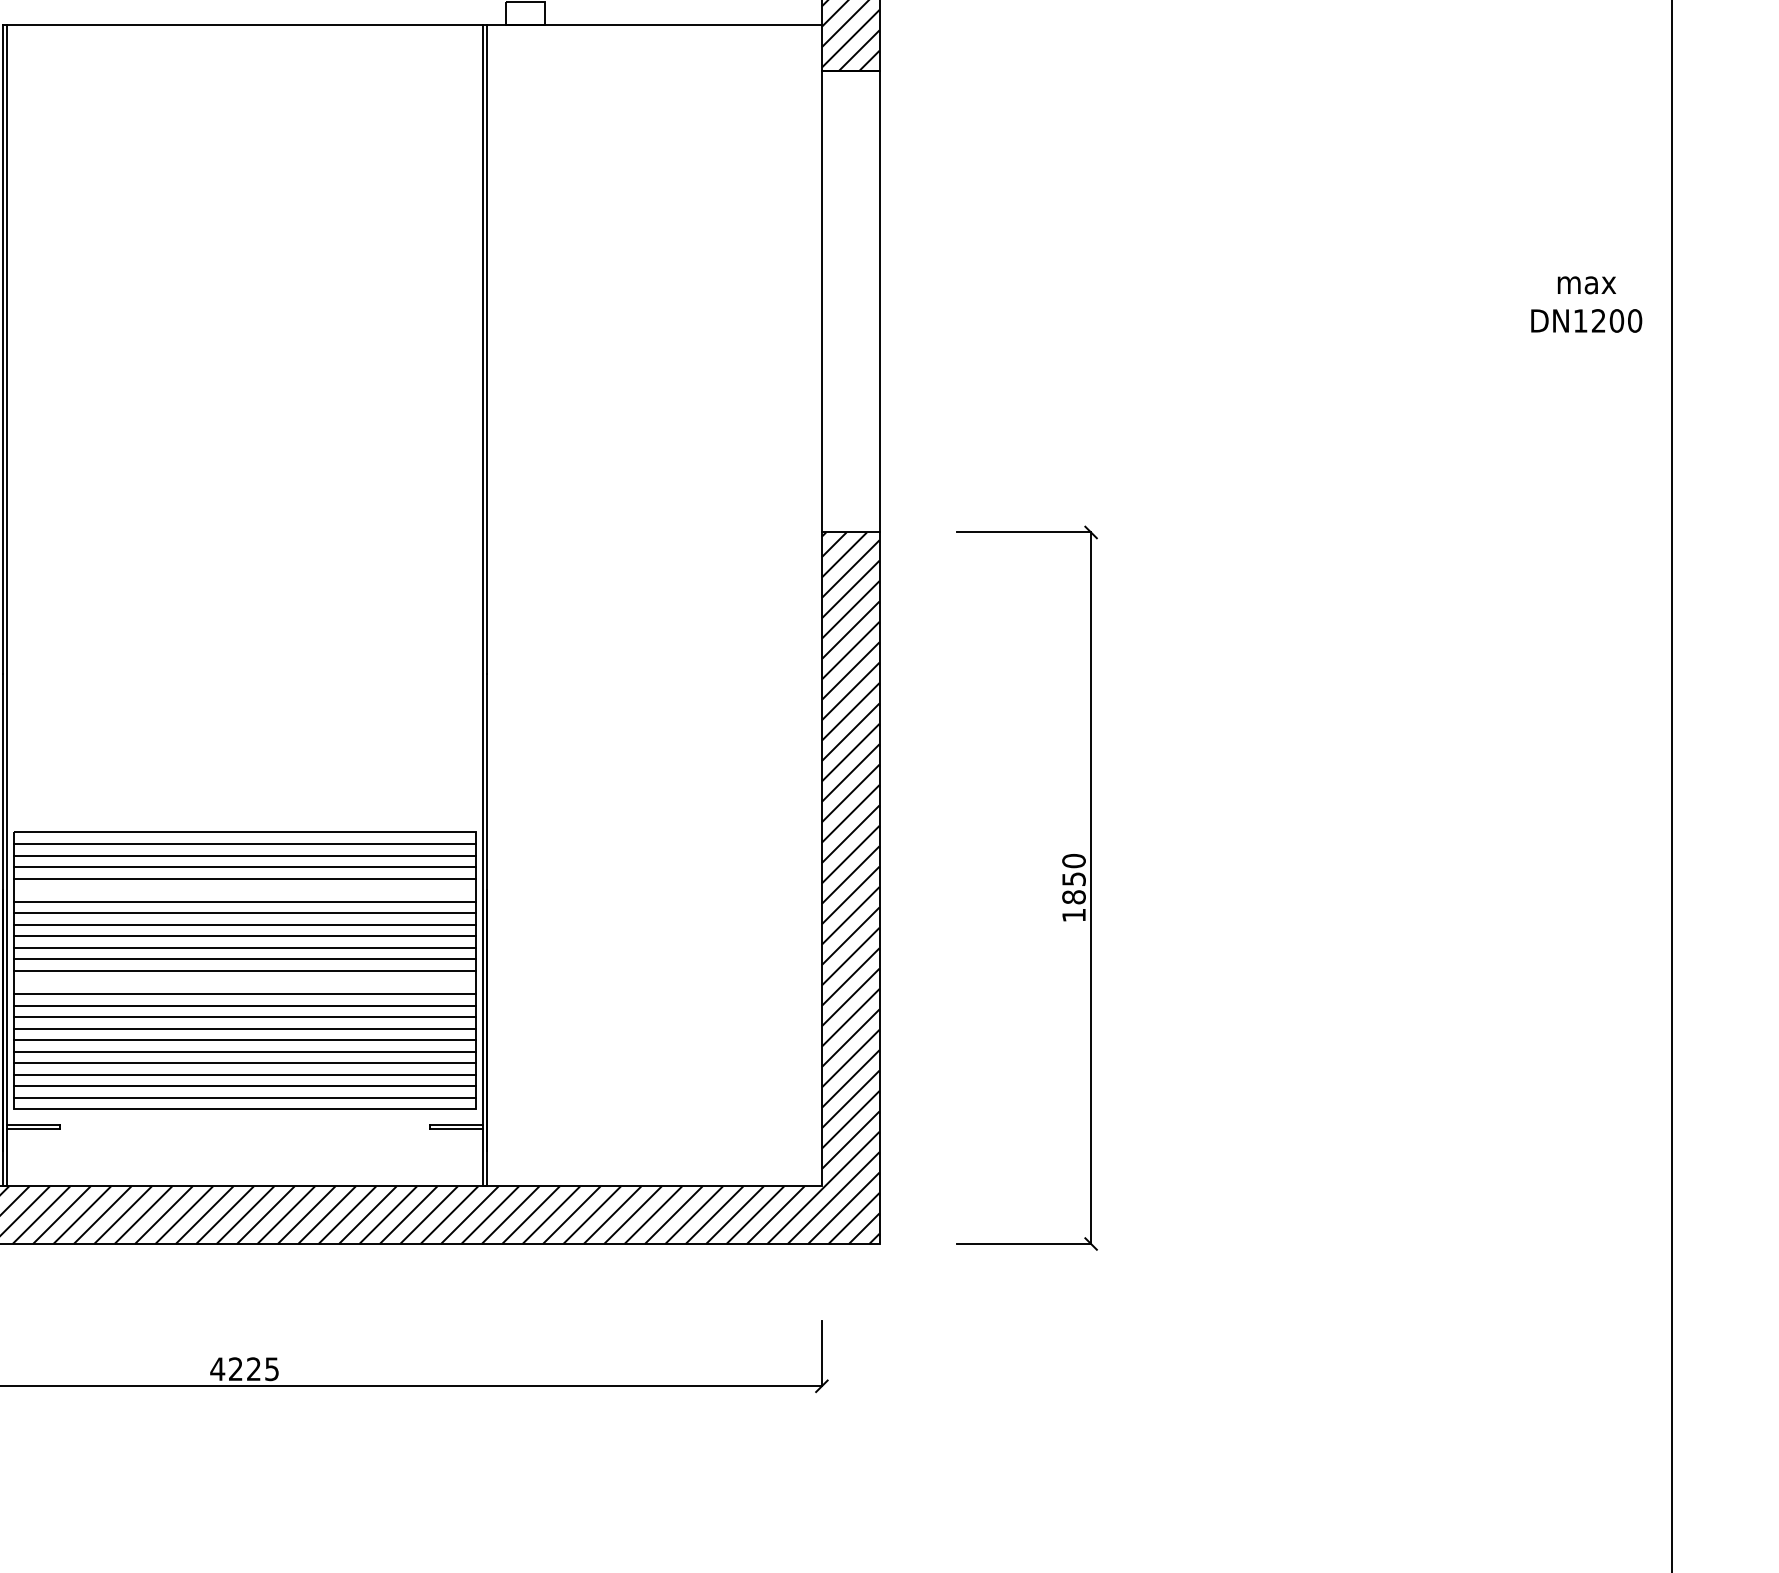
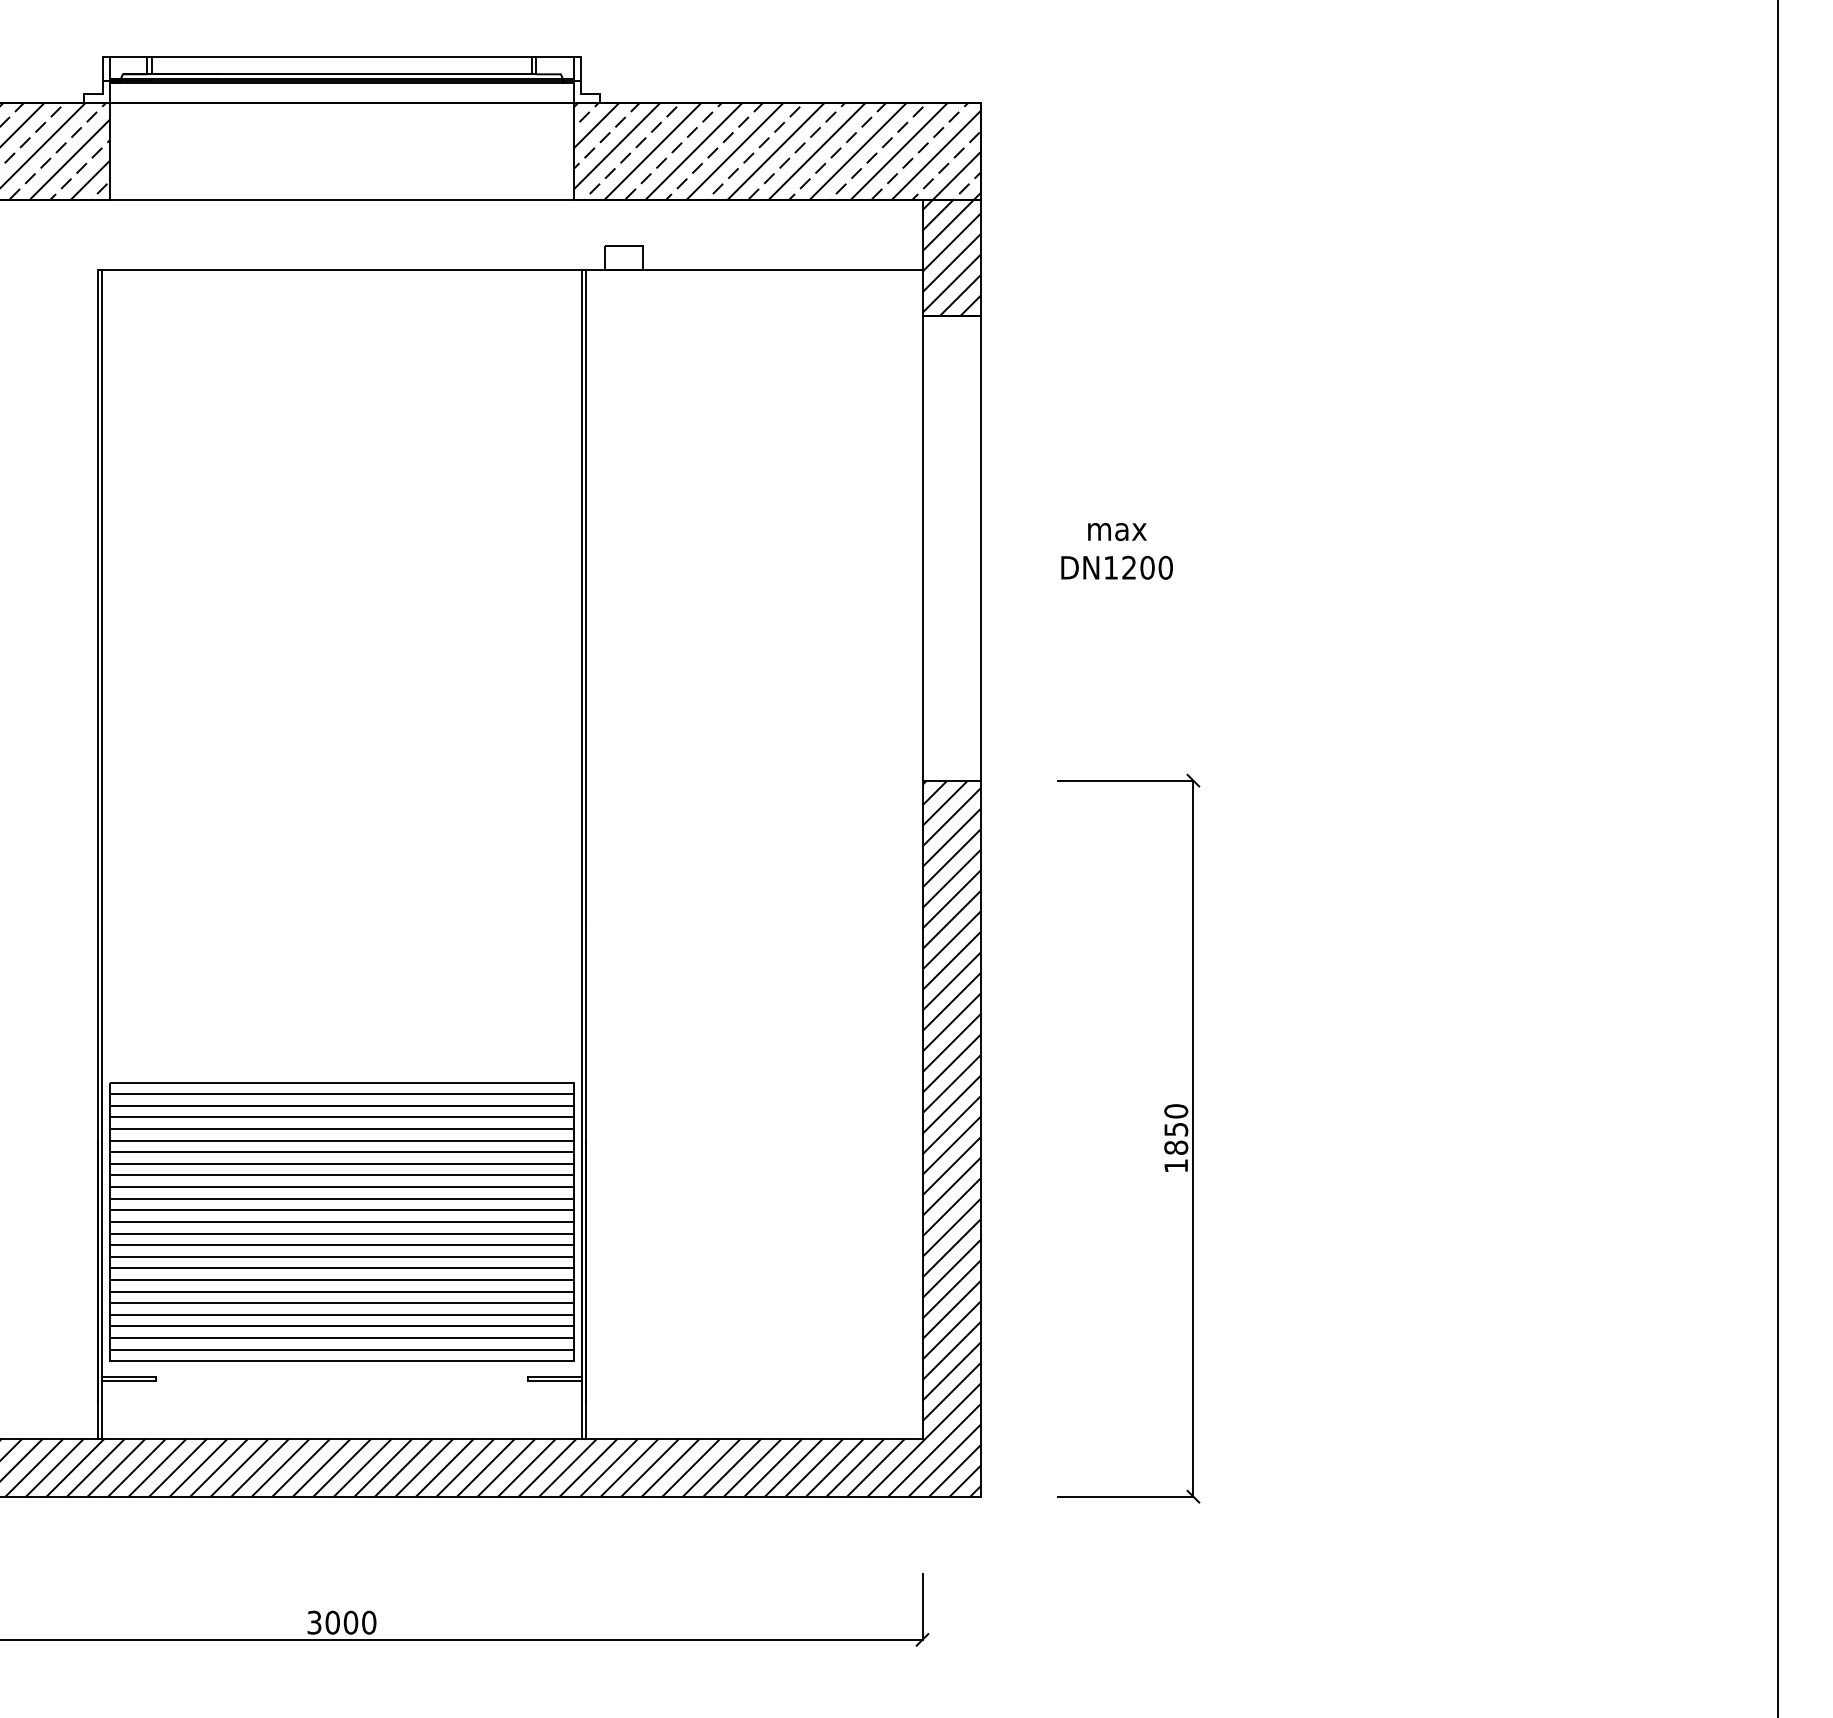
text: (1586, 304) -> (1116, 551), moved
line: (244, 890) -> (341, 1140), added
line: (244, 982) -> (341, 1233), added
text: (244, 1368) -> (341, 1622), 4225 -> 3000

